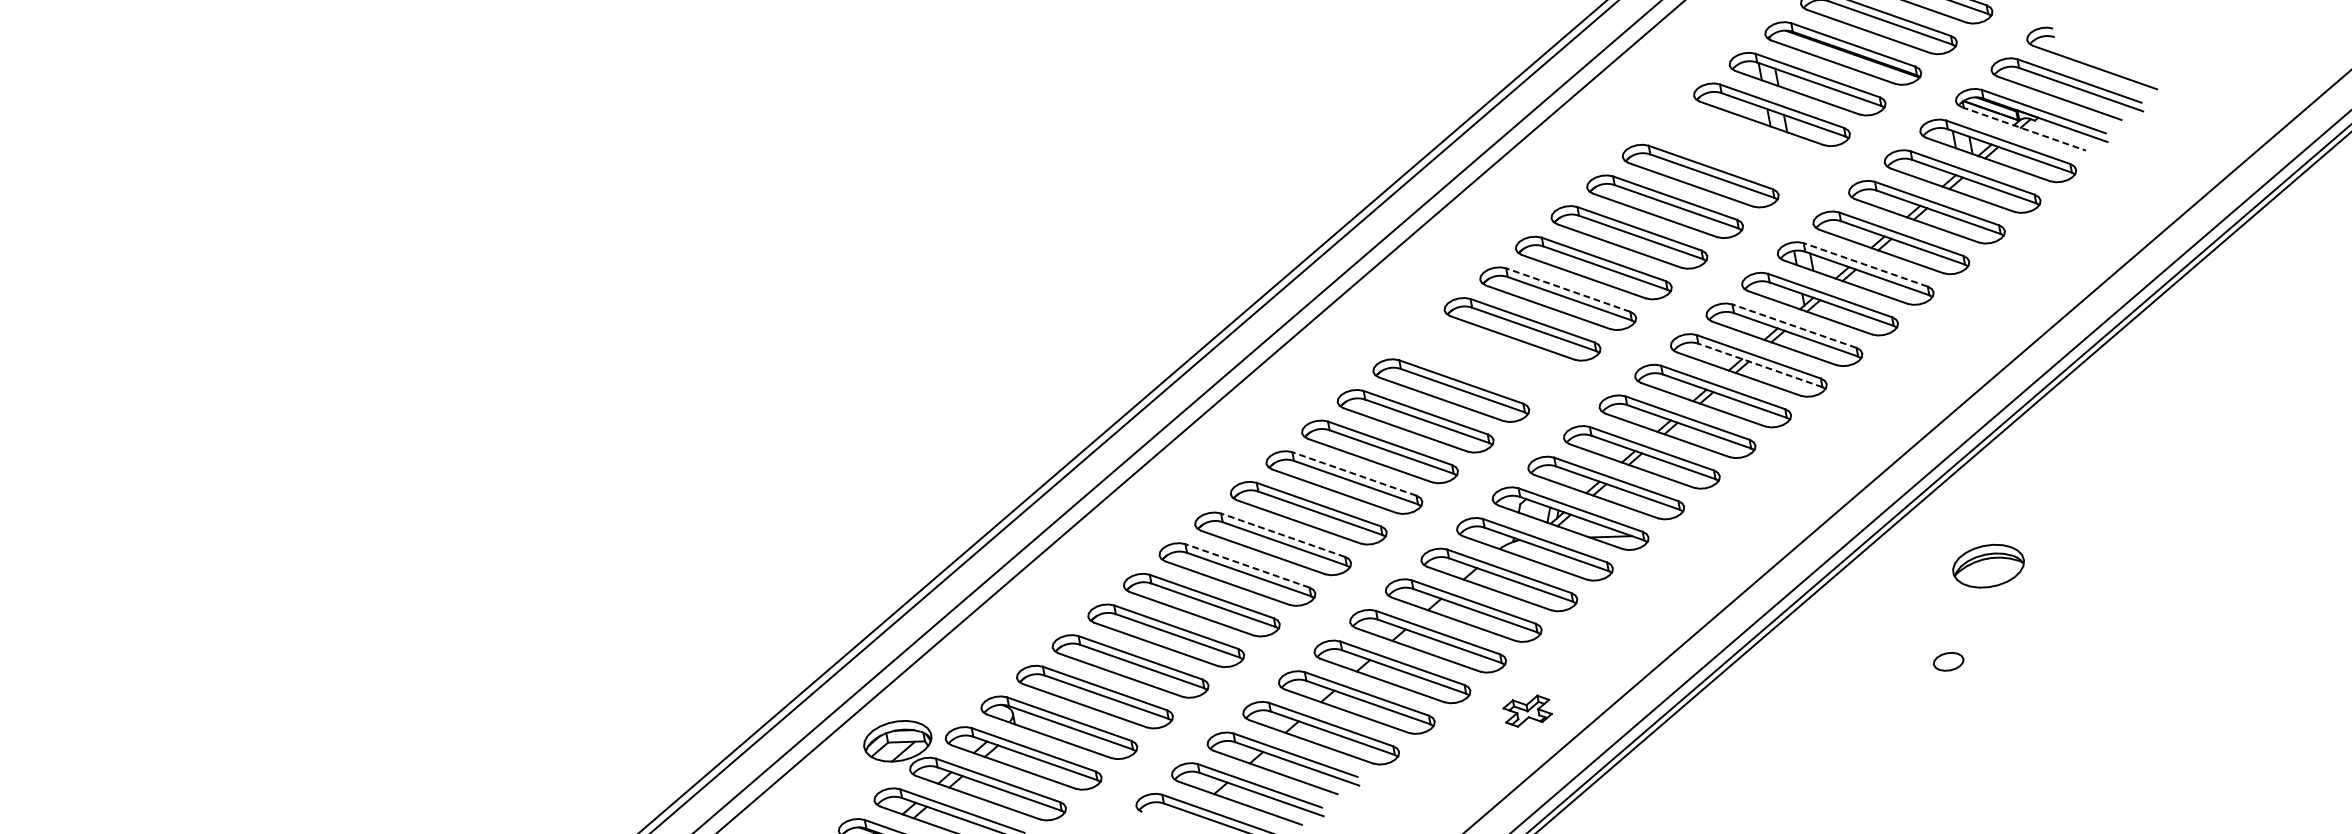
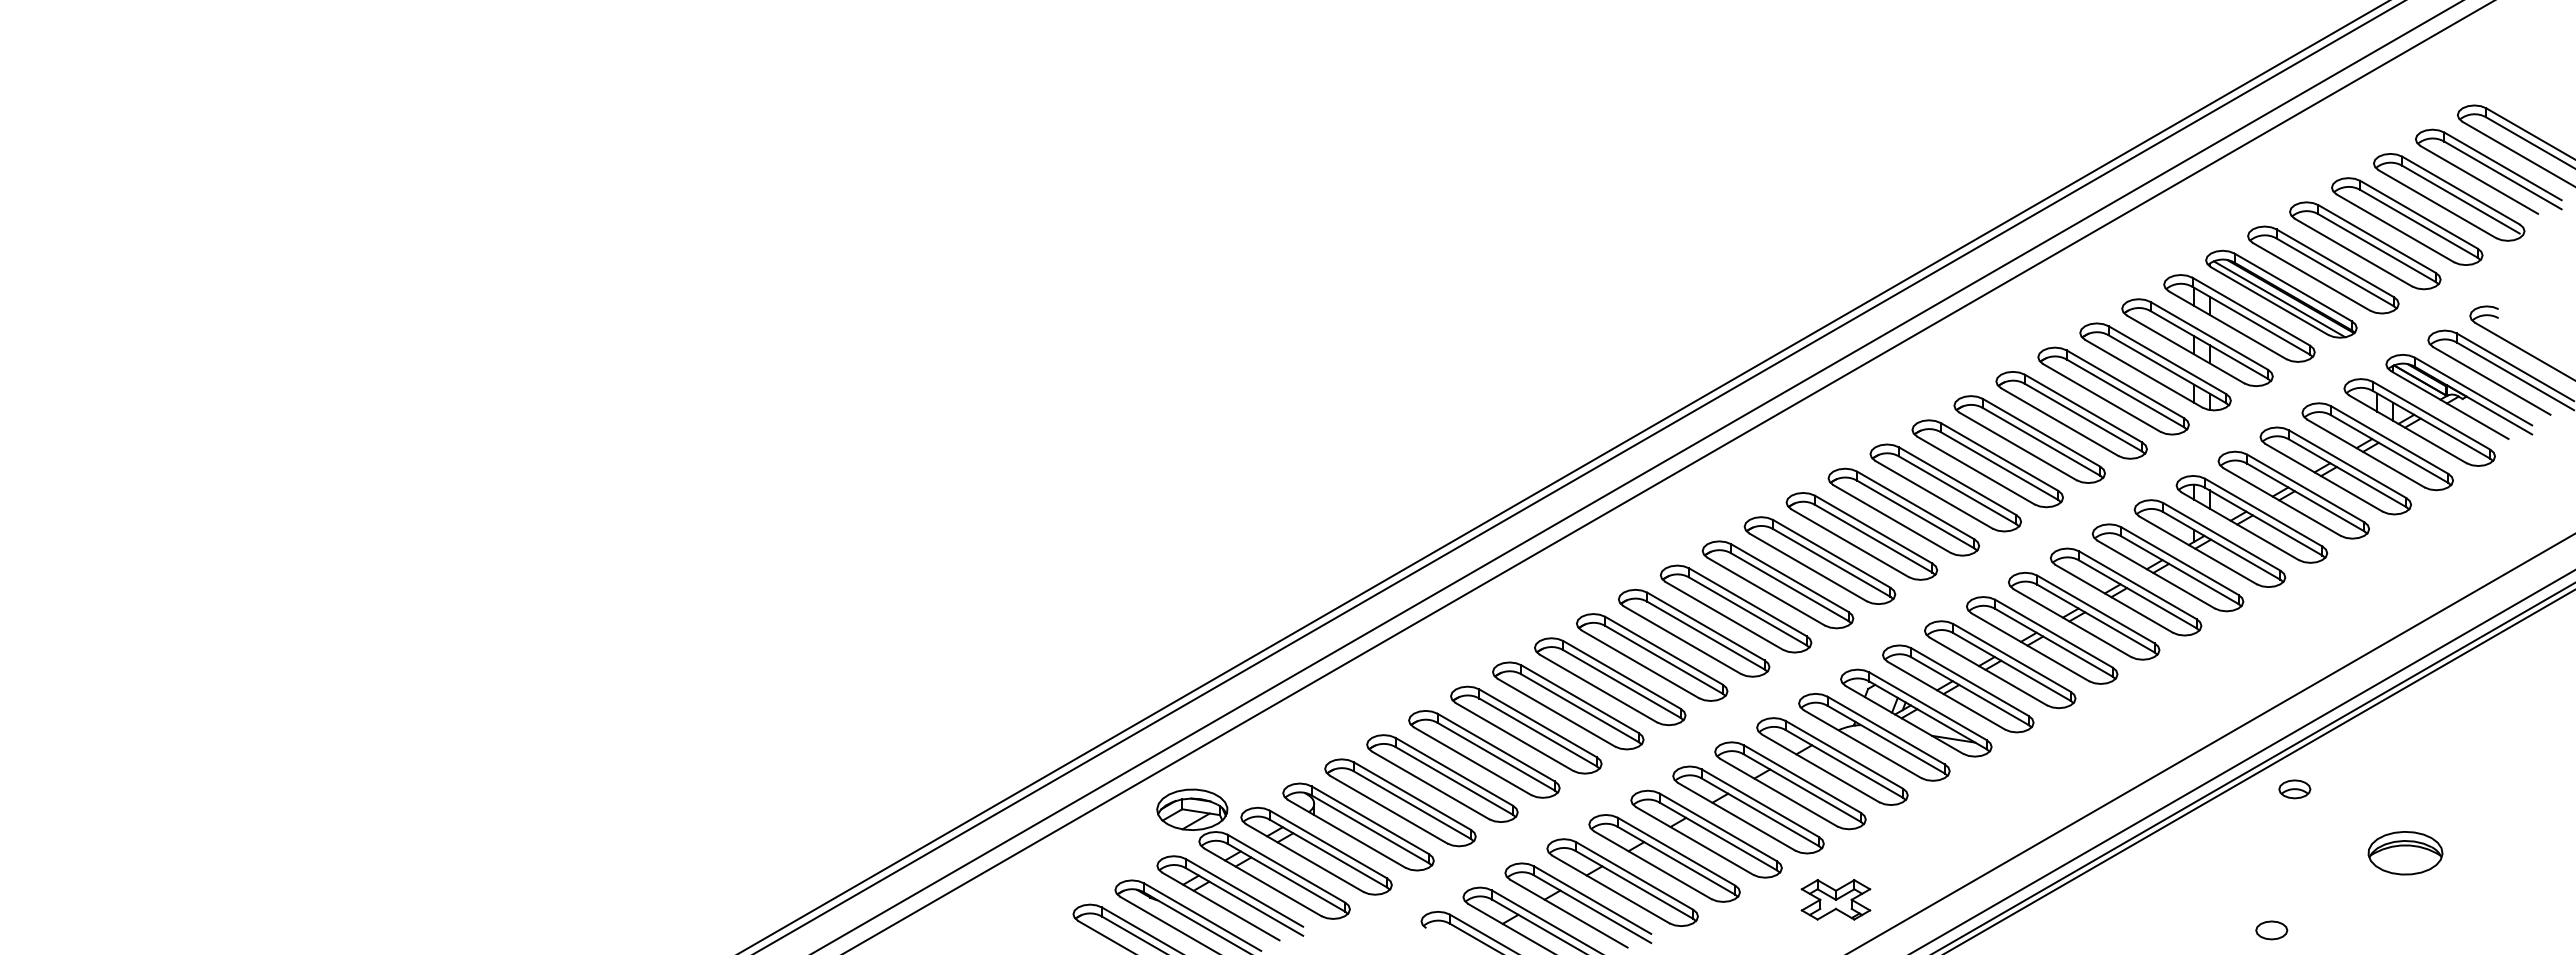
line: (1842, 58) -> (2279, 299), added
line: (2023, 129) -> (2449, 405), dashed -> solid
part: (1736, 145) -> (2155, 366), added
line: (1865, 264) -> (2263, 512), dashed -> solid
line: (1568, 290) -> (1957, 481), dashed -> solid
line: (1794, 326) -> (2179, 561), dashed -> solid
part: (1486, 360) -> (1861, 536), added
line: (1760, 365) -> (2137, 594), dashed -> solid
line: (1354, 474) -> (1705, 626), dashed -> solid
part: (1944, 523) -> (2294, 789), added
line: (1283, 534) -> (1622, 674), dashed -> solid
line: (1247, 566) -> (1580, 699), dashed -> solid
part: (1988, 566) -> (2405, 853), moved
part: (1527, 710) -> (1835, 899), size x1.43

